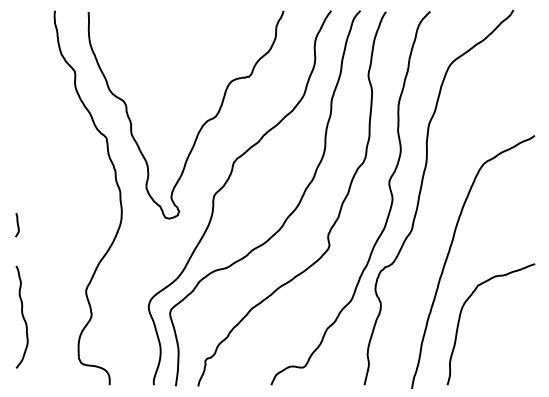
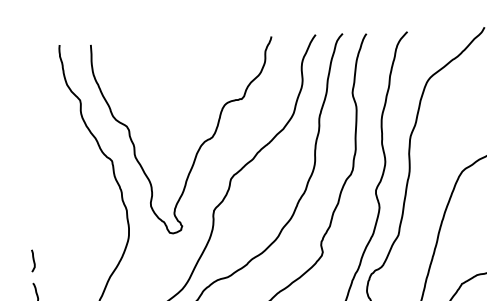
curve: (17, 225) -> (33, 261), moved

